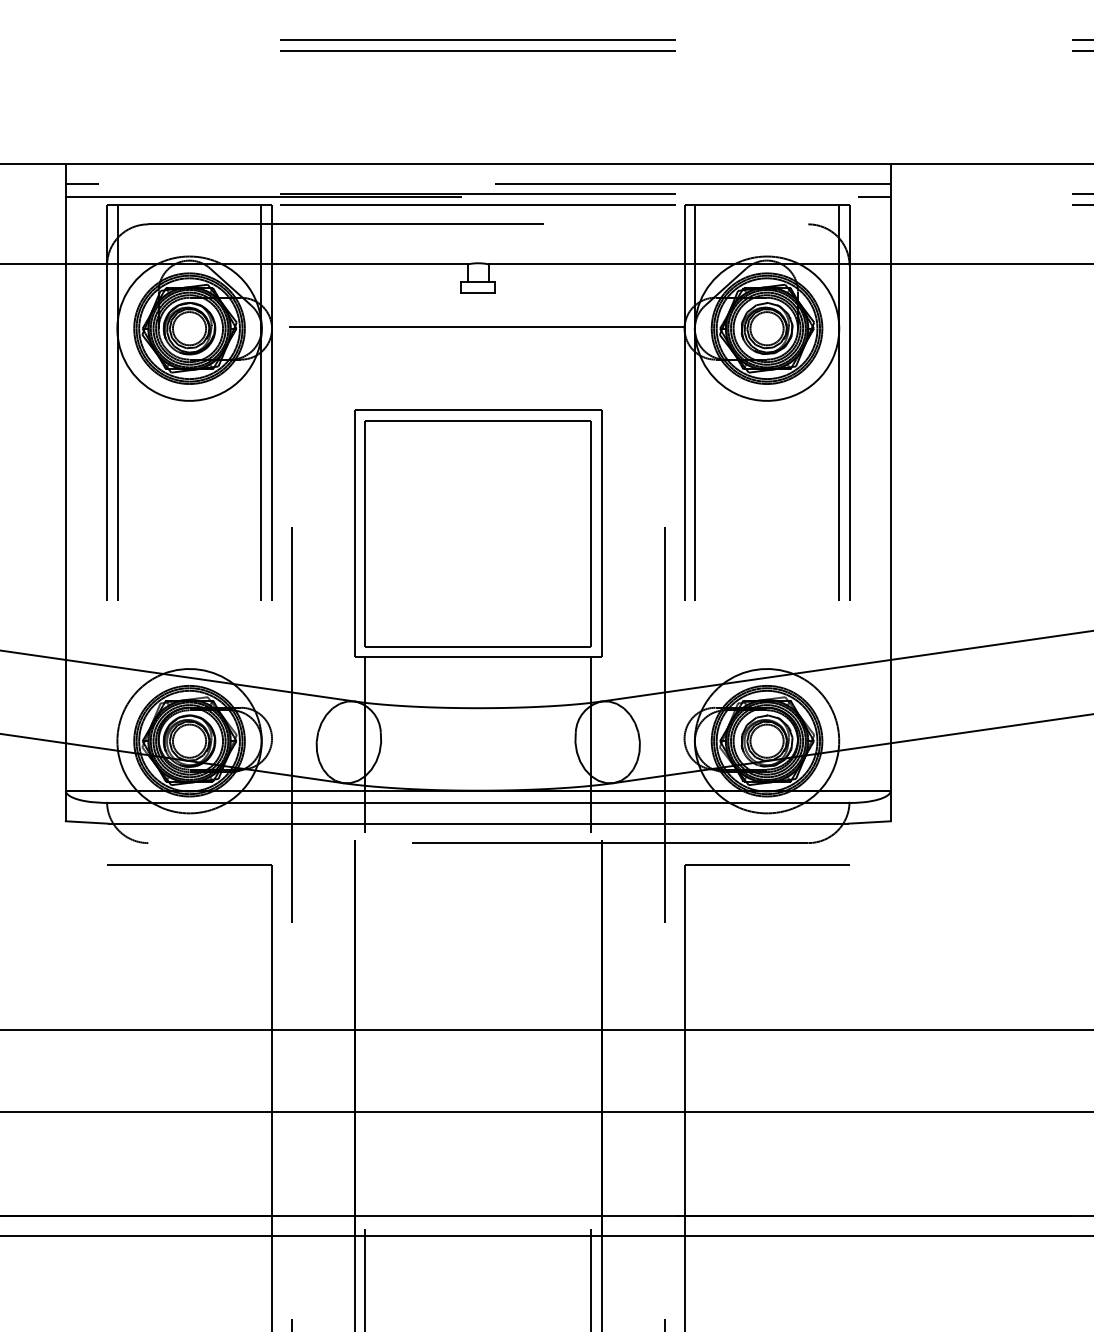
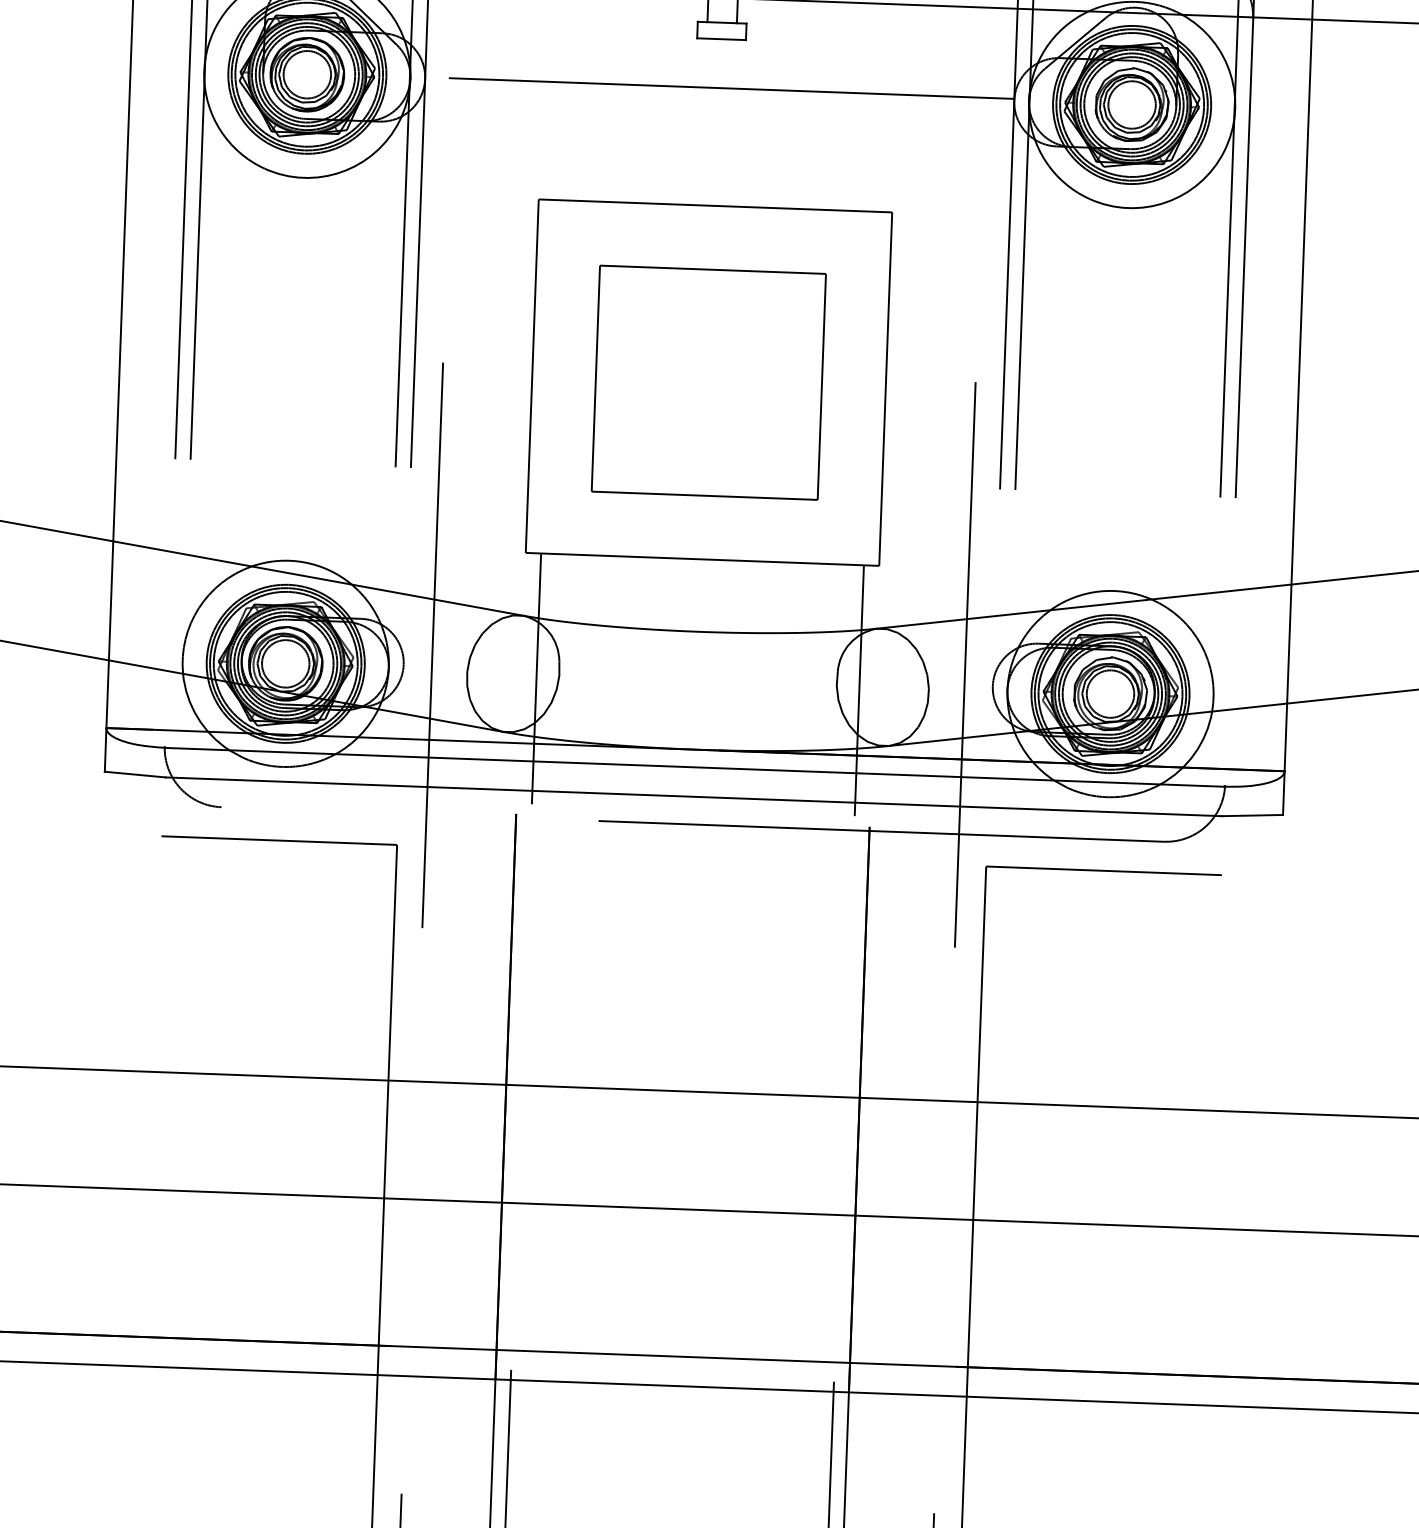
part: (477, 533) -> (707, 382), size x0.7

